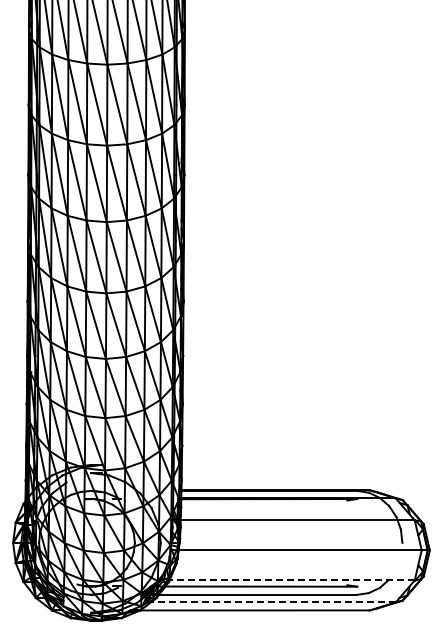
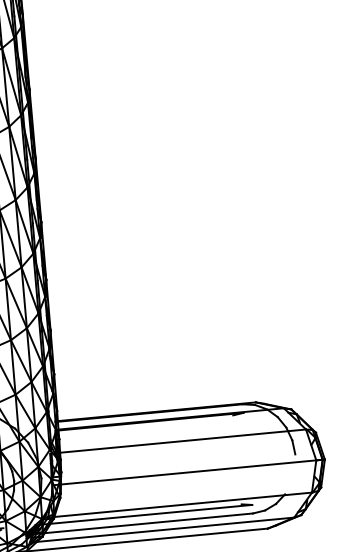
line: (288, 580) -> (179, 505), dashed -> solid
line: (269, 602) -> (161, 530), dashed -> solid

